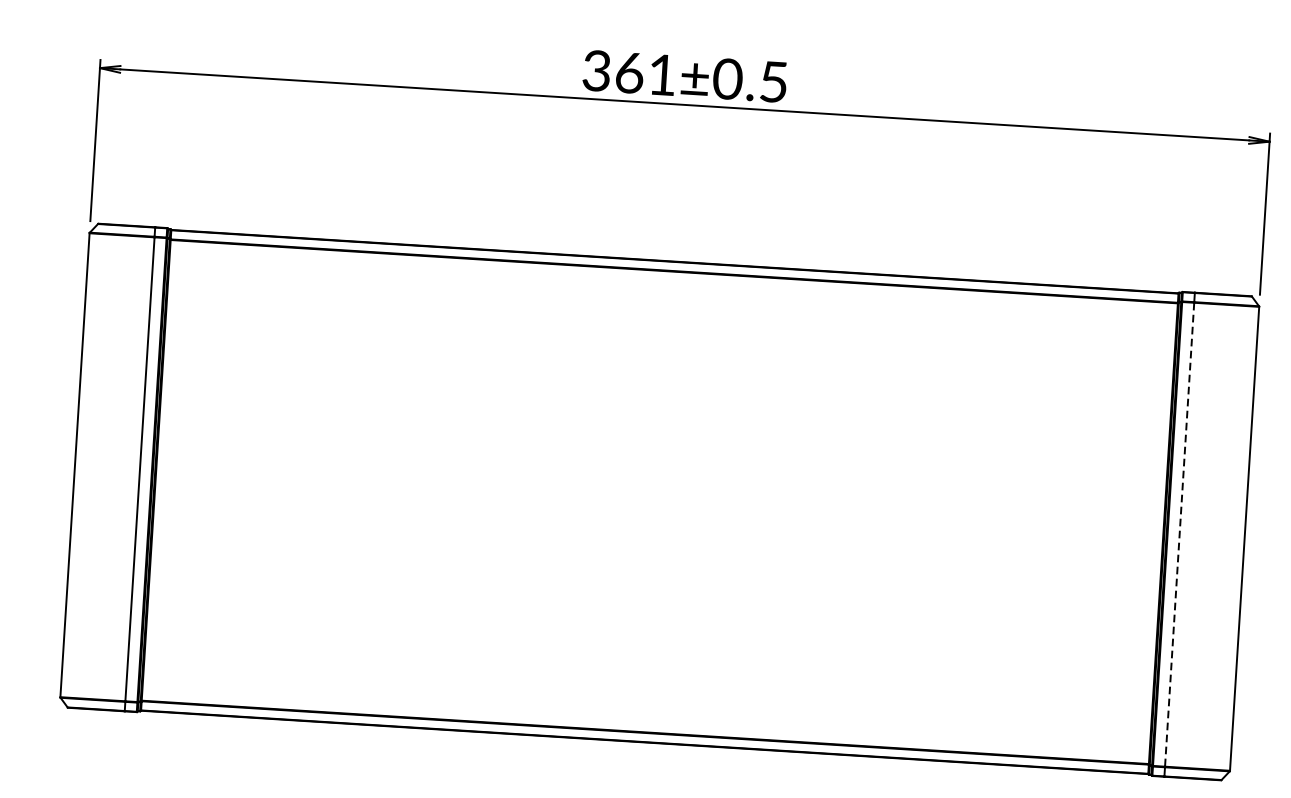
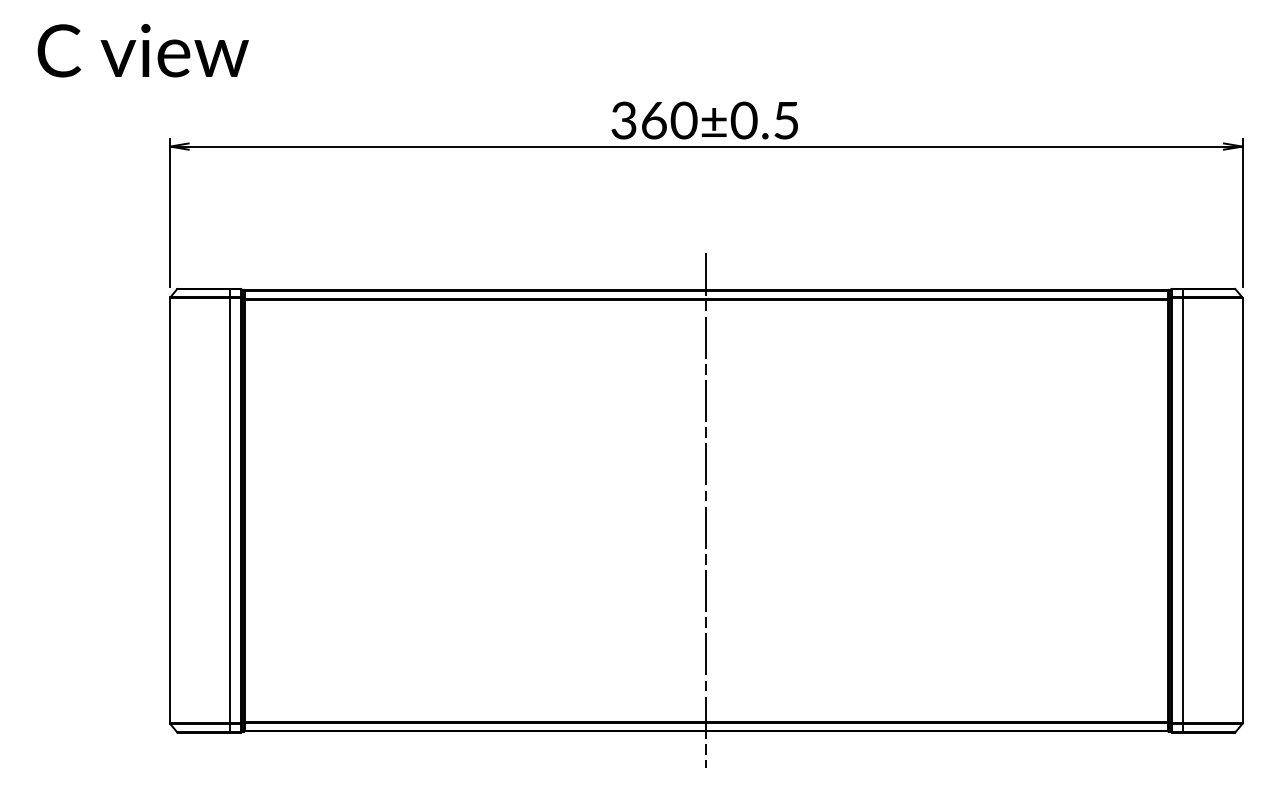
text: (661, 74) -> (683, 120), 361±0.5 -> 360±0.5
line: (660, 501) -> (706, 510), added
line: (1179, 534) -> (1182, 510), dashed -> solid

